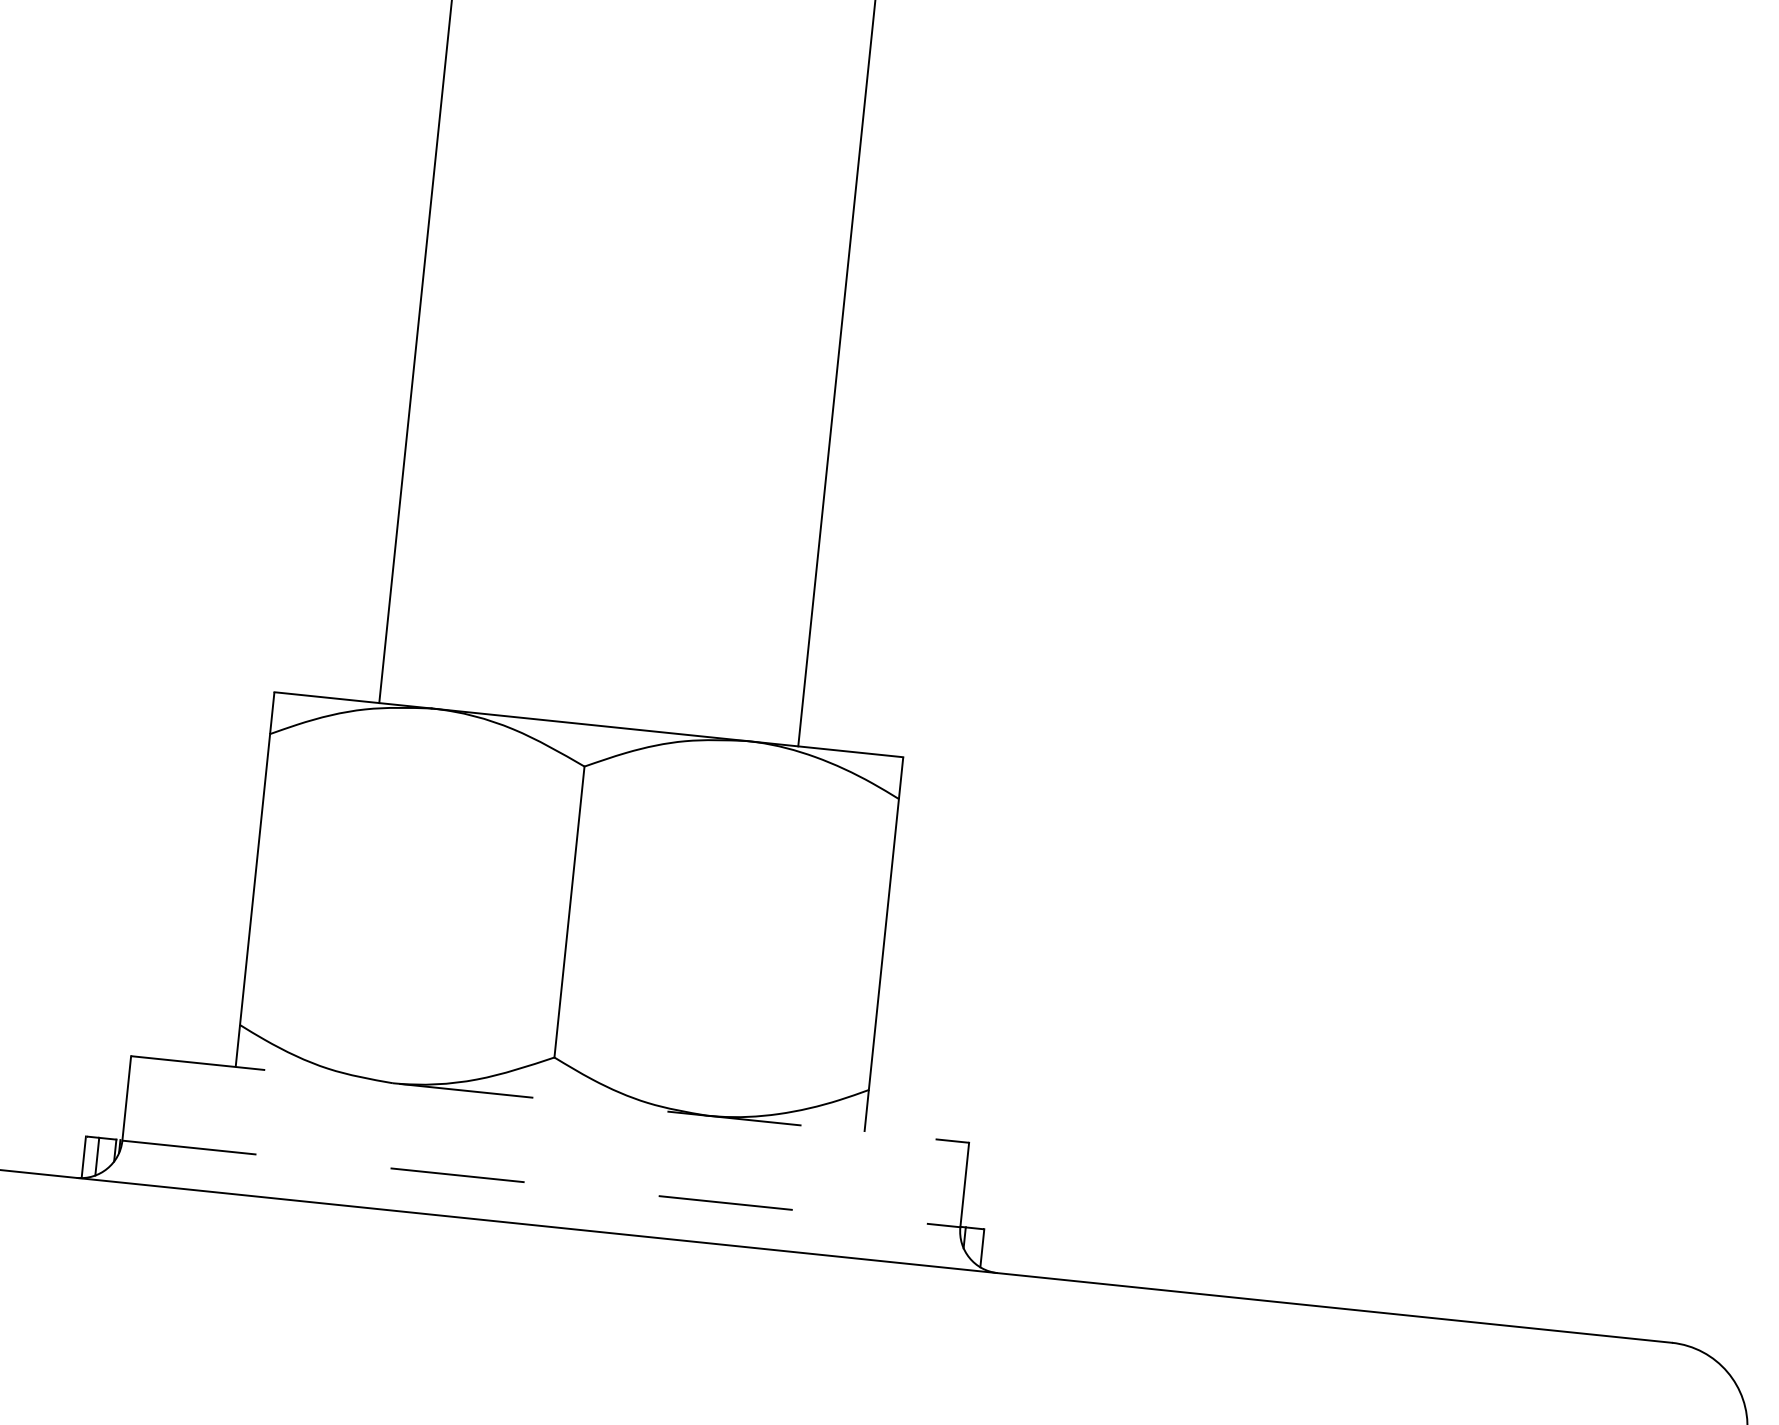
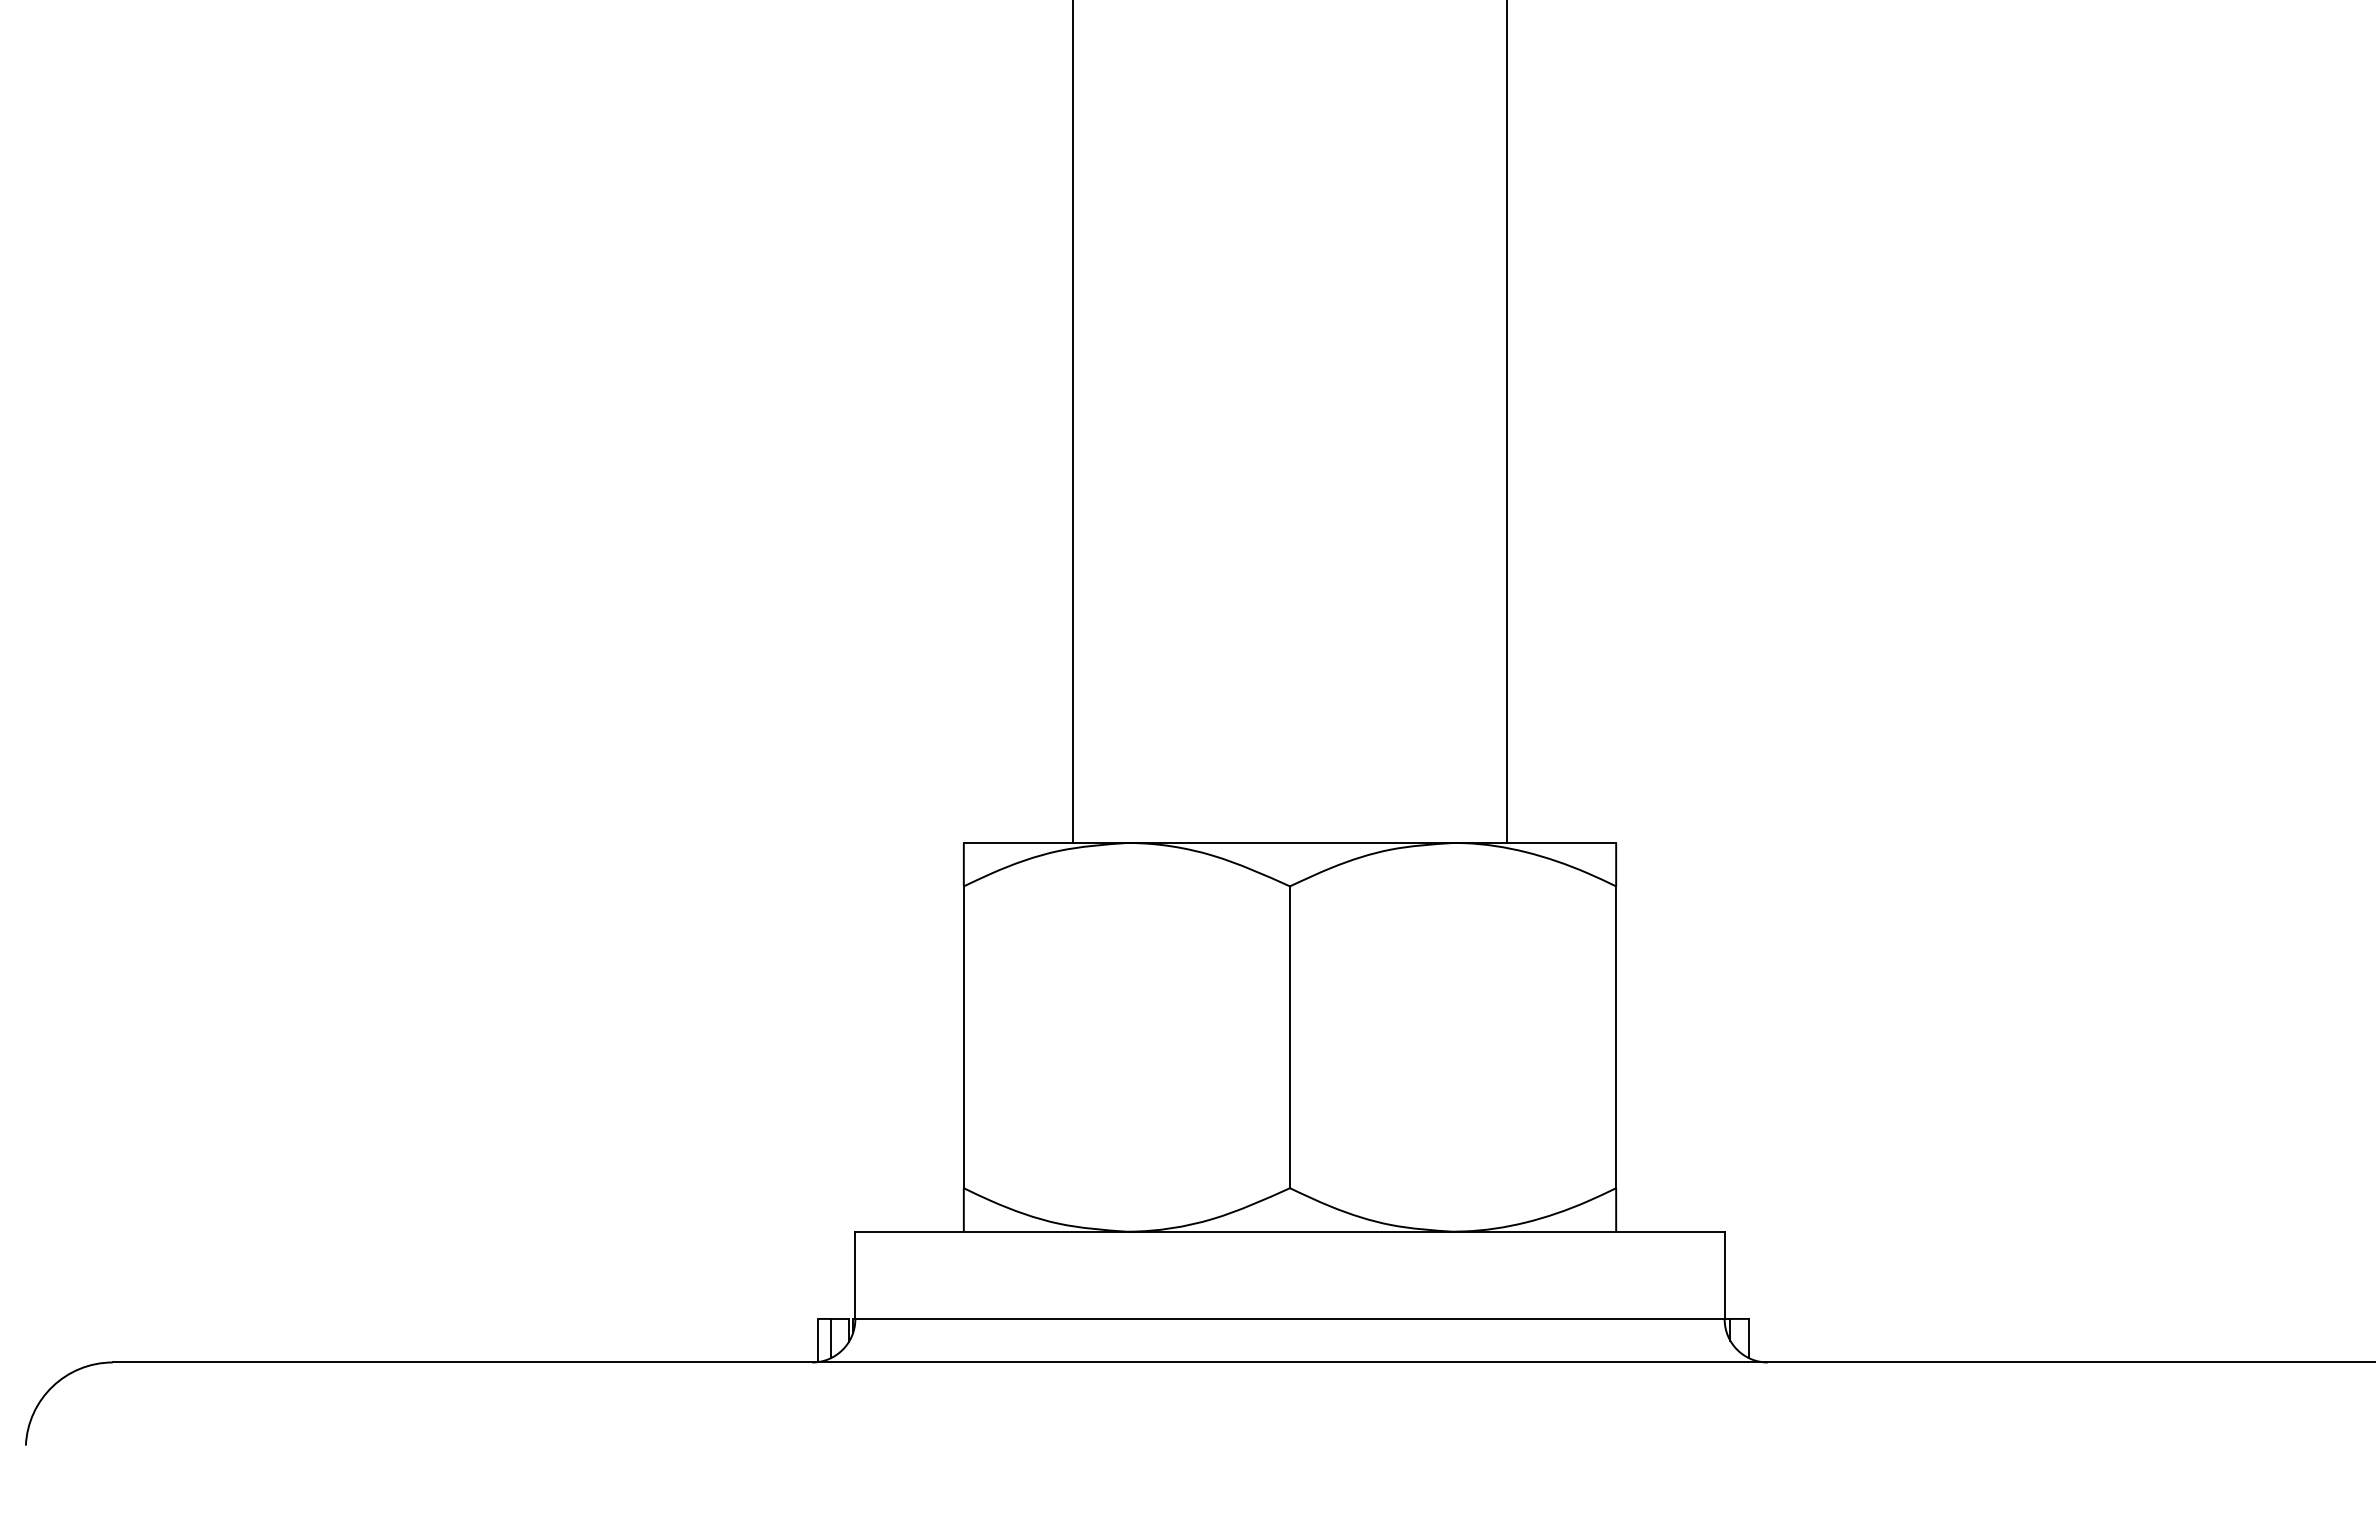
line: (550, 1099) -> (1290, 1231), dashed -> solid
line: (541, 1184) -> (1290, 1319), dashed -> solid

